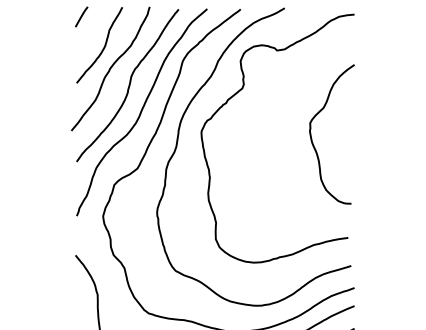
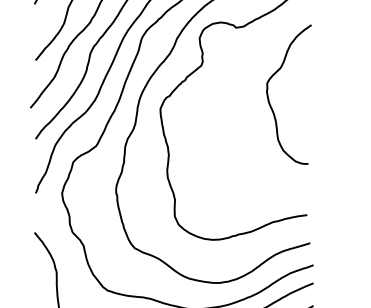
curve: (312, 138) -> (269, 98), moved

